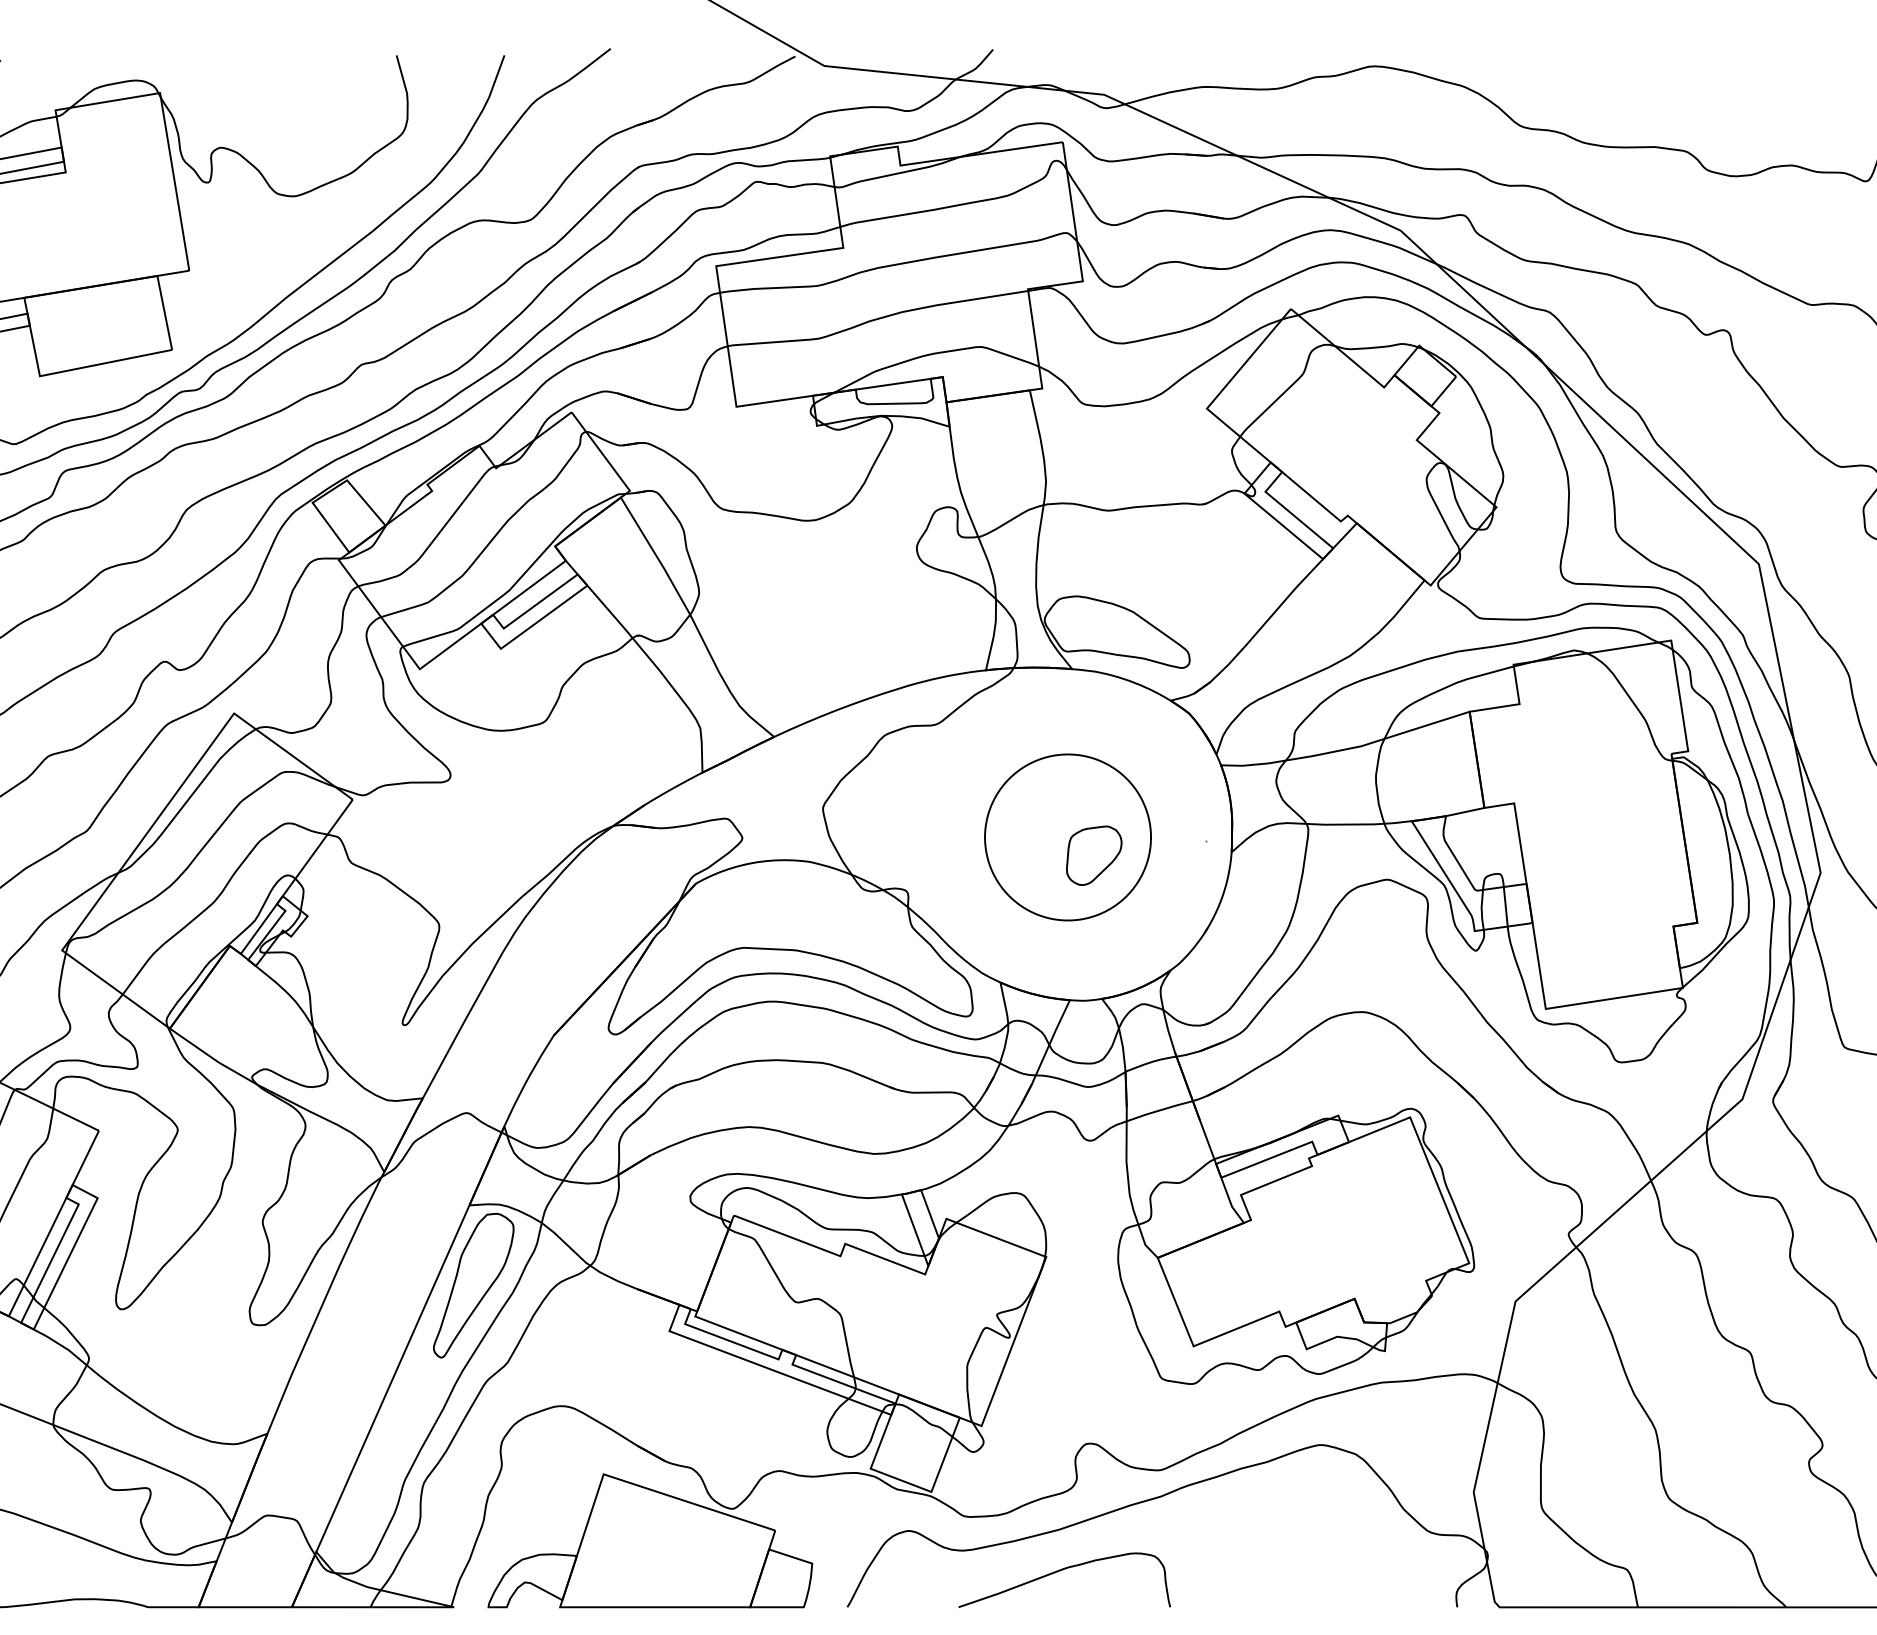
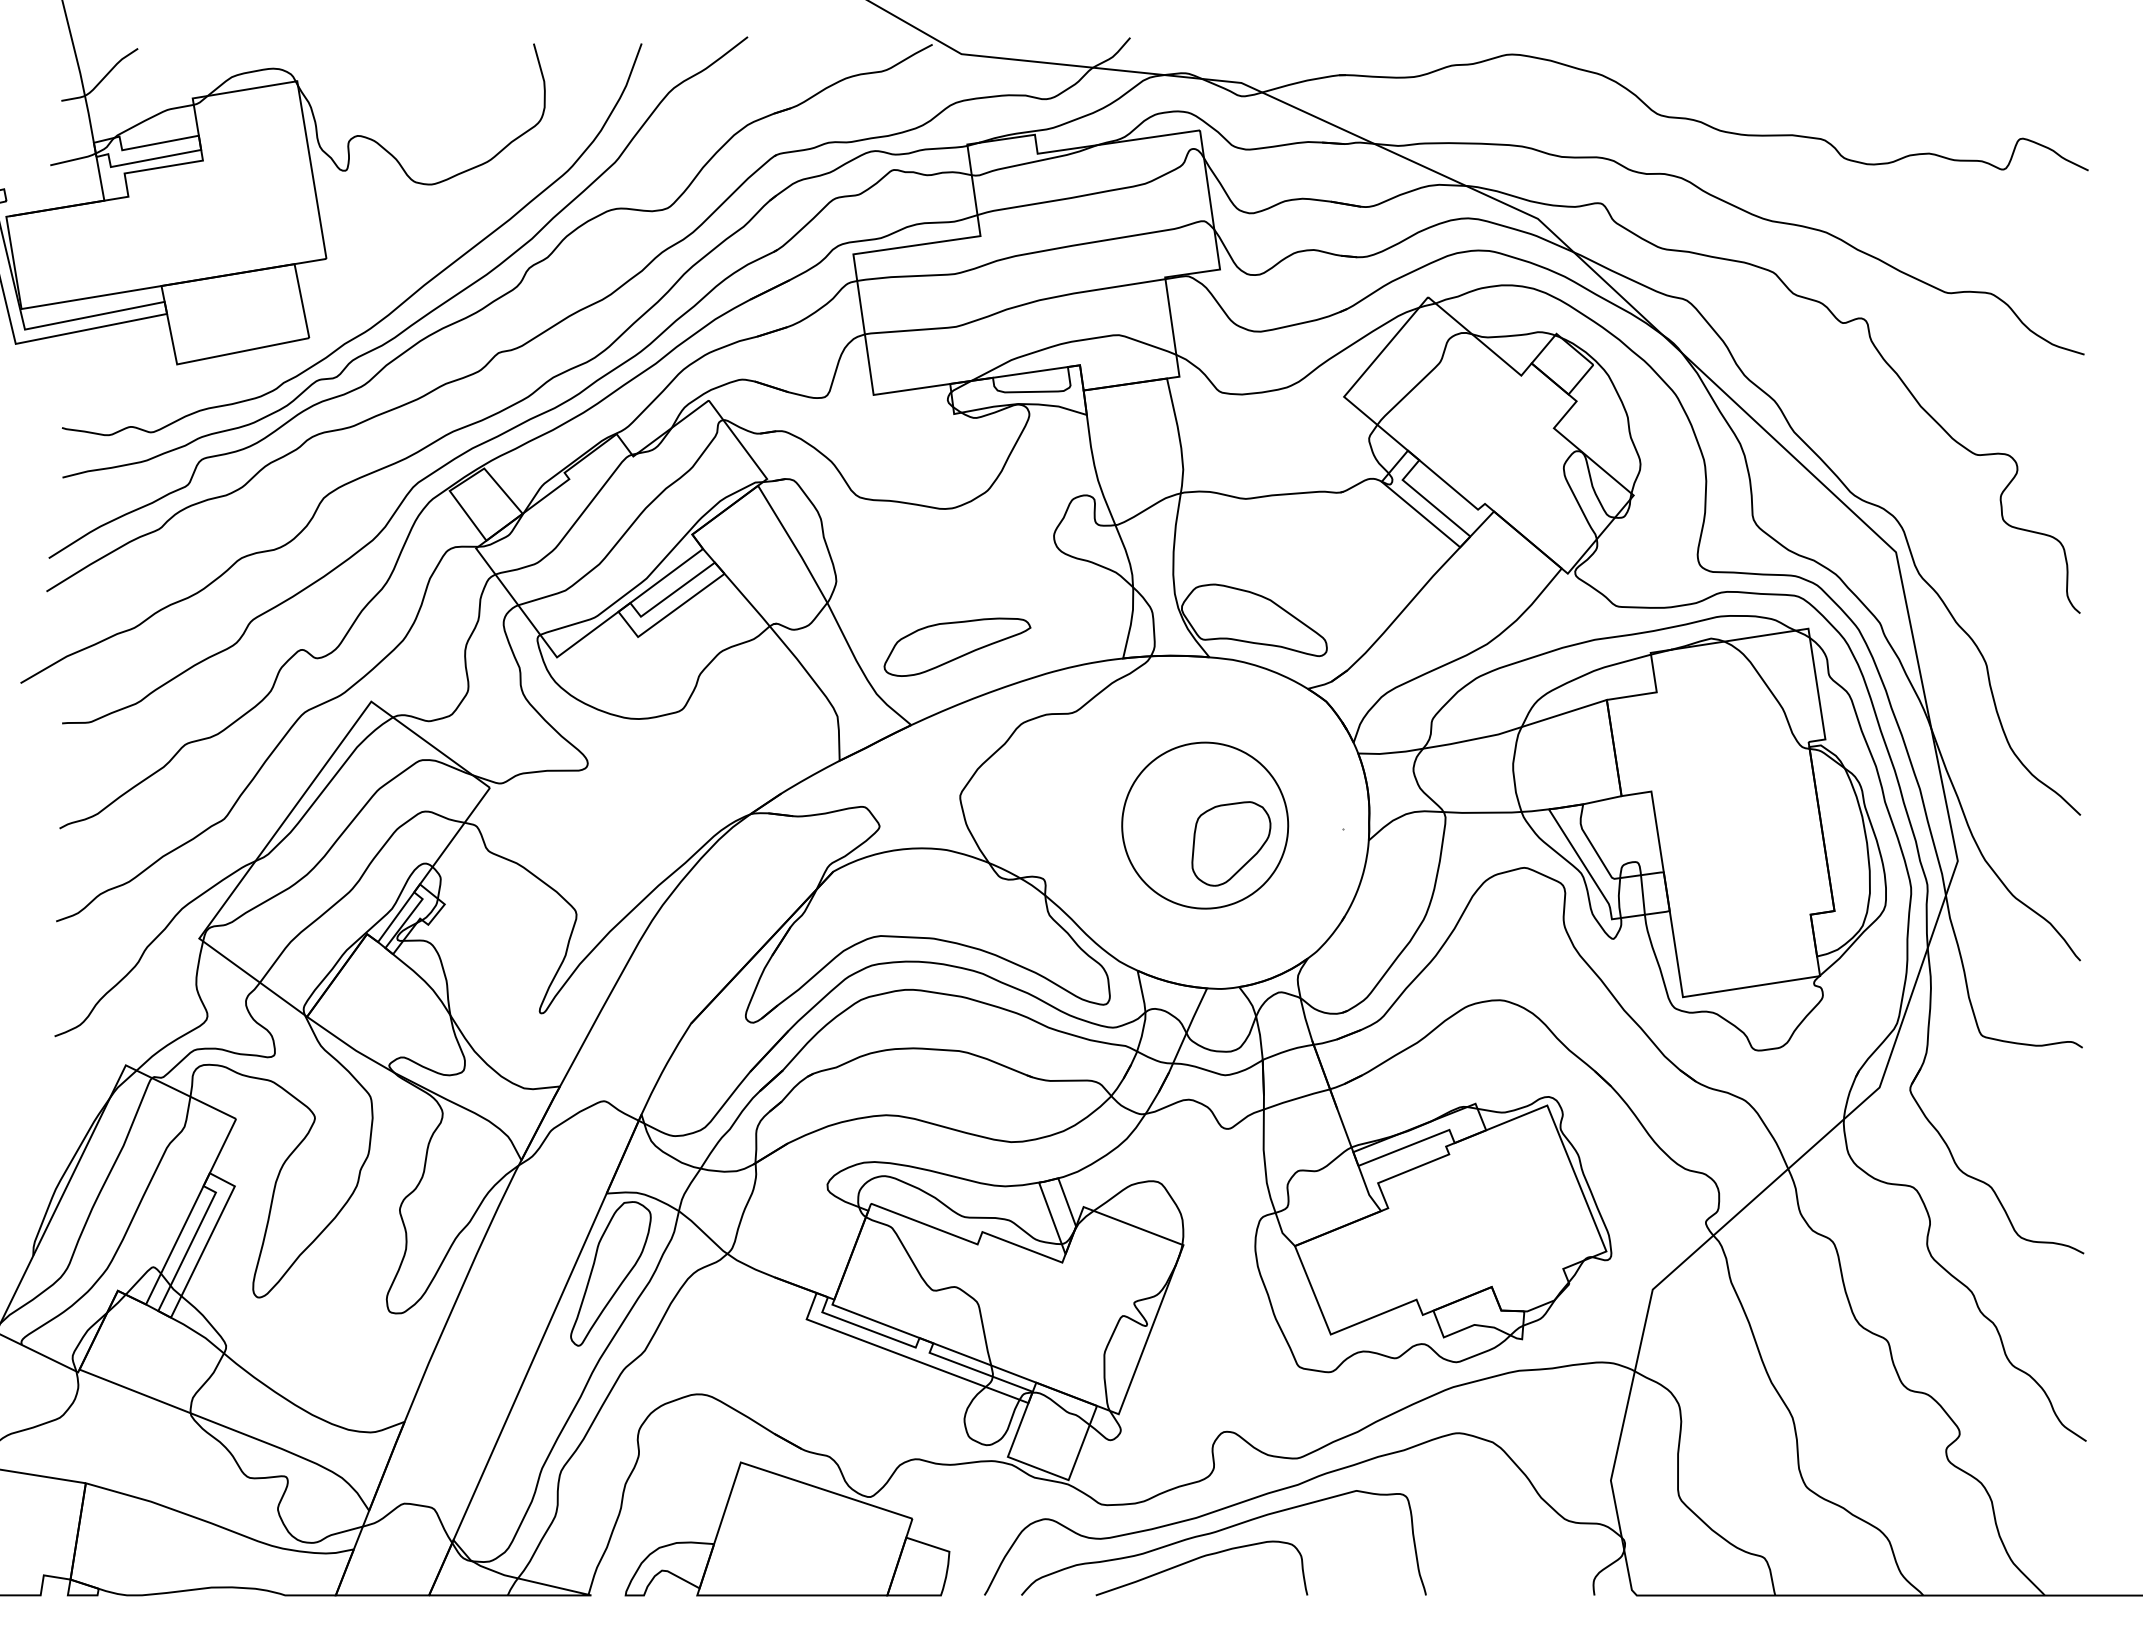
part: (820, 658) -> (957, 646), added
part: (1094, 855) -> (1231, 843), size x1.43
curve: (1083, 1543) -> (1220, 1531), added

